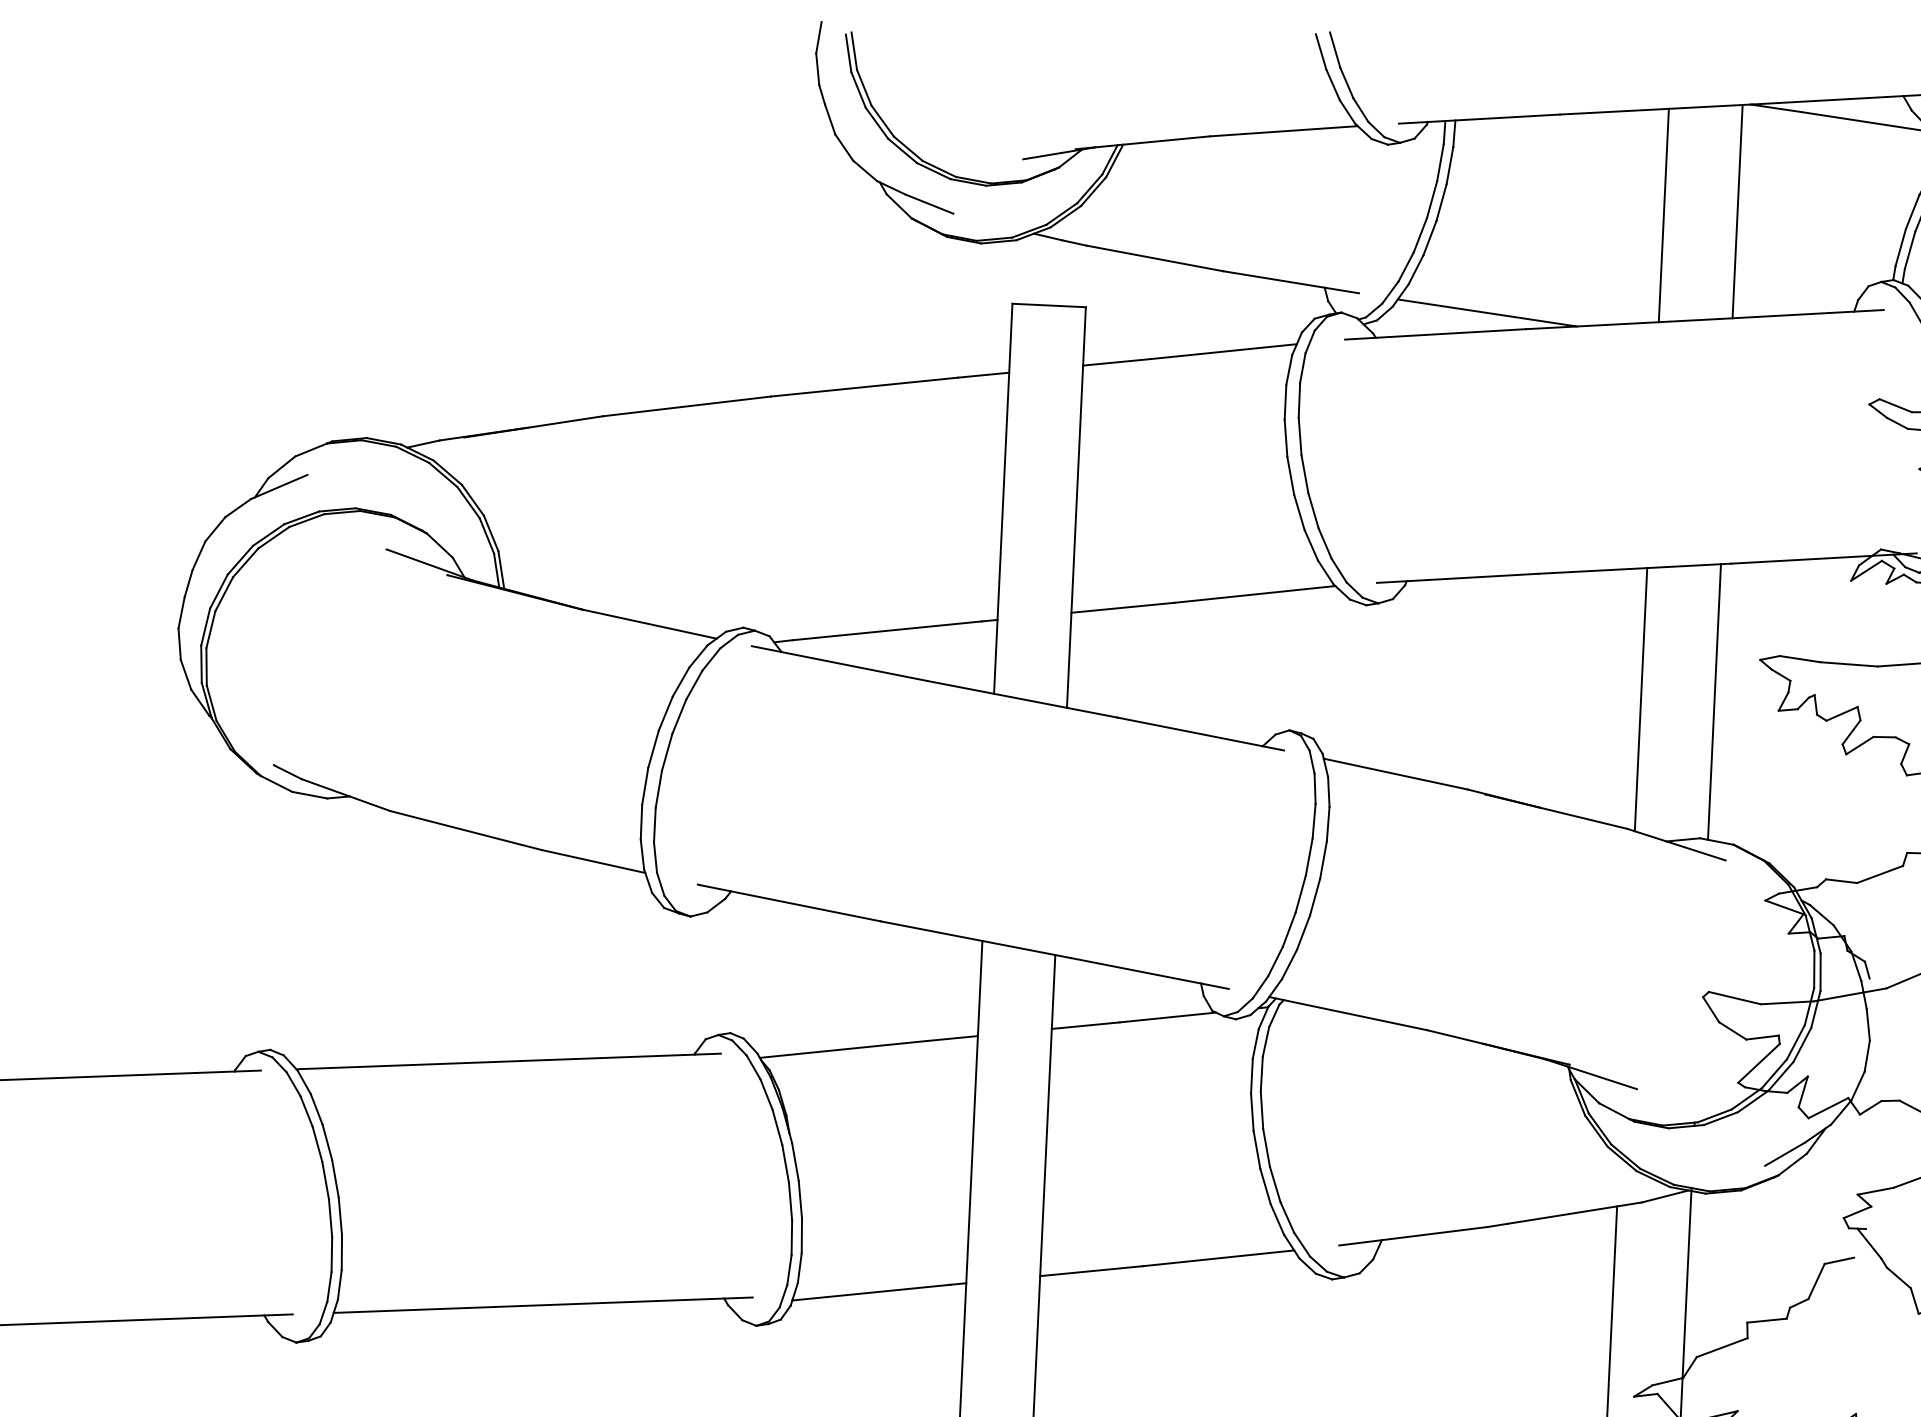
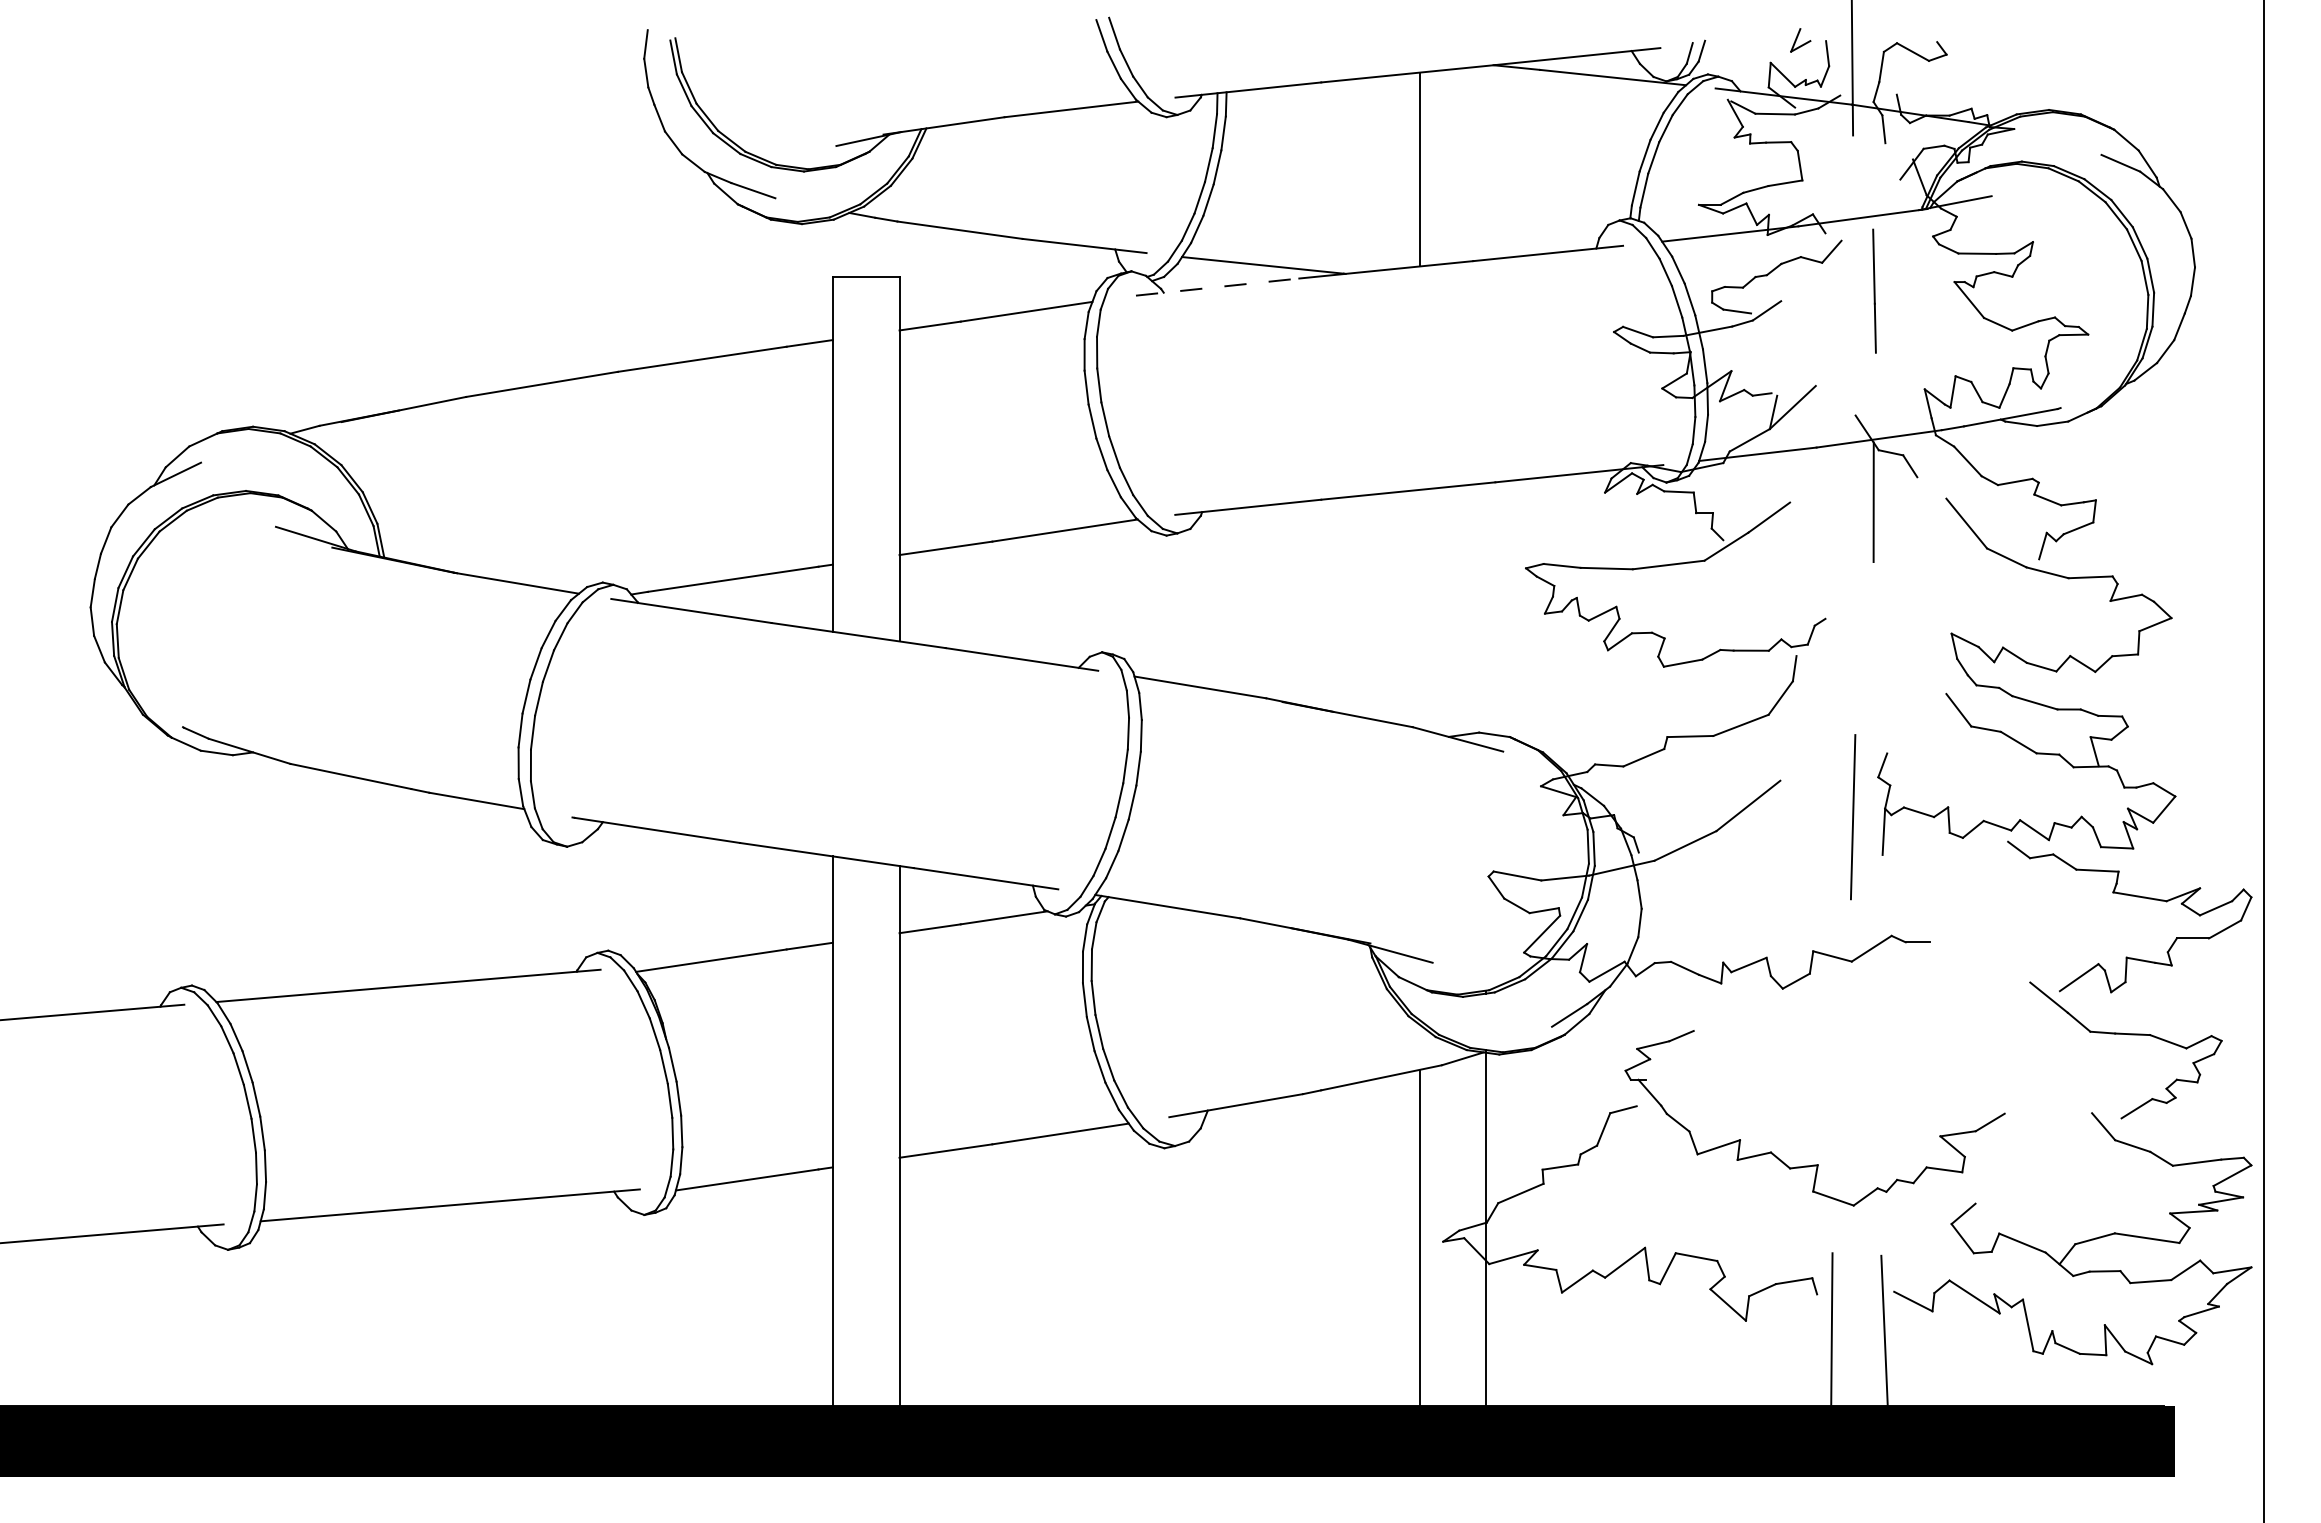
line: (1737, 211) -> (1486, 162), removed
line: (1436, 334) -> (1218, 287), solid -> dashed
line: (1640, 699) -> (1419, 609), removed
line: (1714, 702) -> (1486, 608), removed

